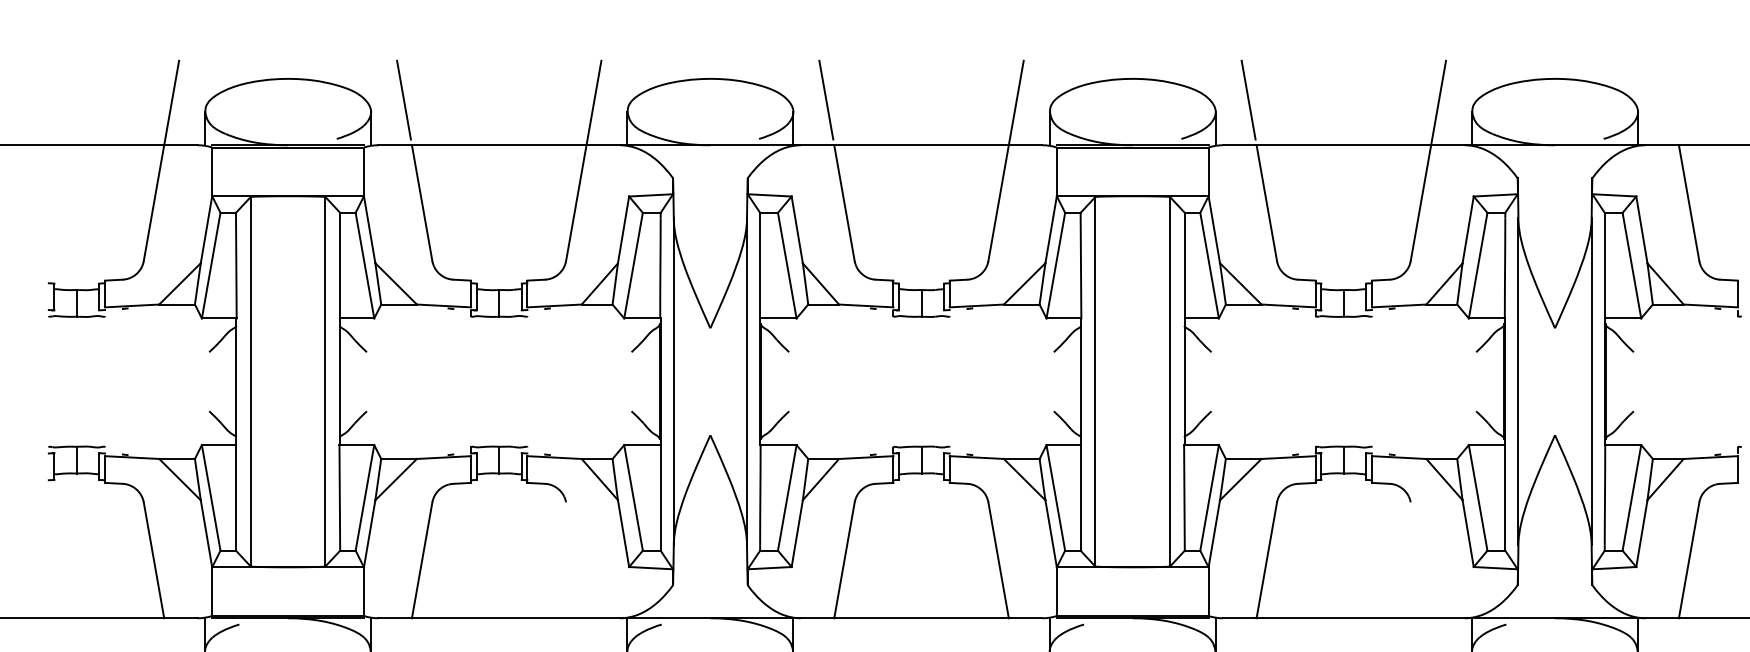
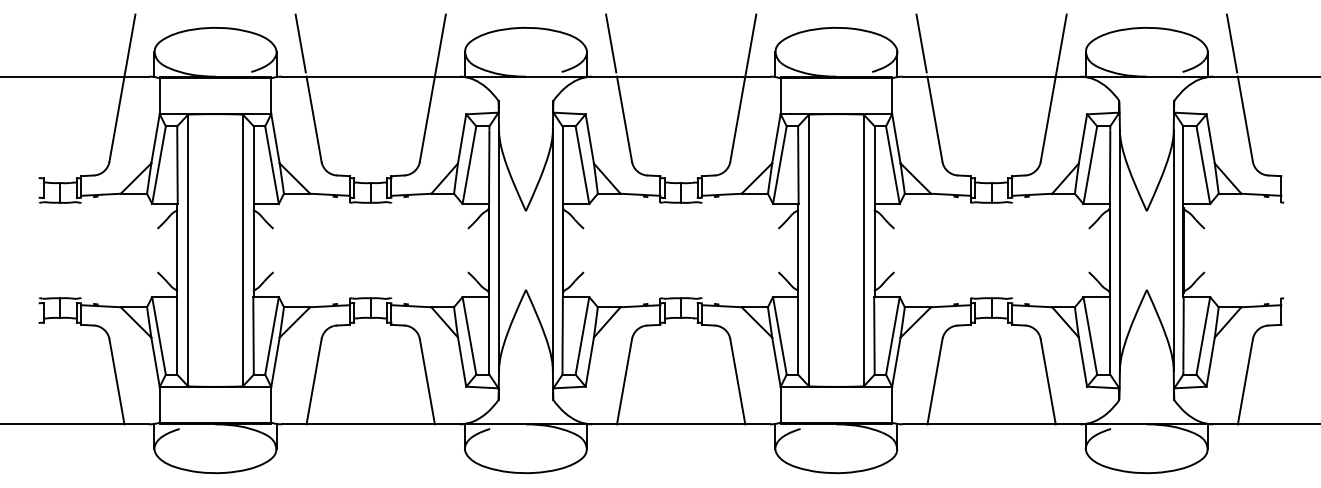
line: (1670, 100) -> (1231, 43), added
line: (575, 559) -> (426, 381), added
line: (1419, 559) -> (1047, 381), added

